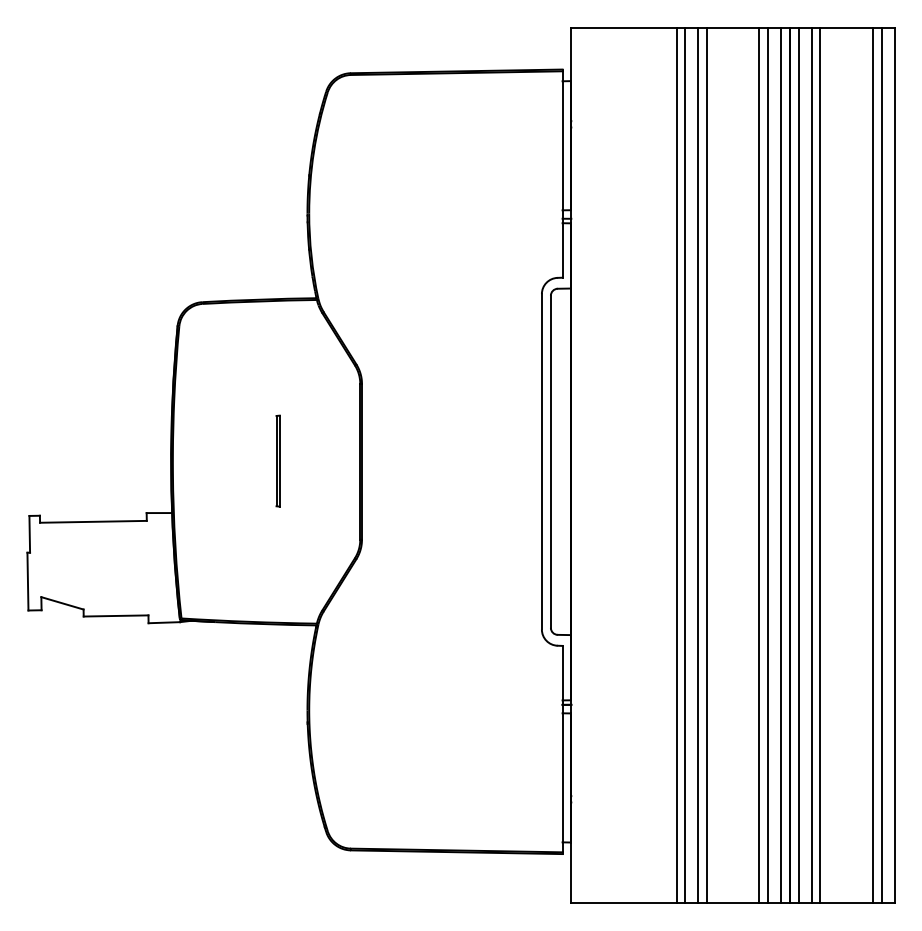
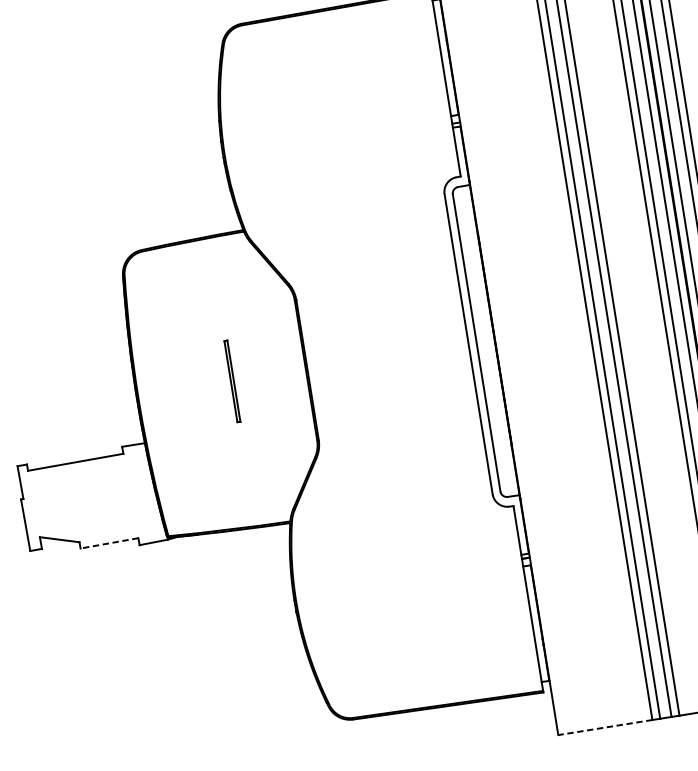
line: (115, 615) -> (108, 543), solid -> dashed
line: (623, 903) -> (605, 728), solid -> dashed

